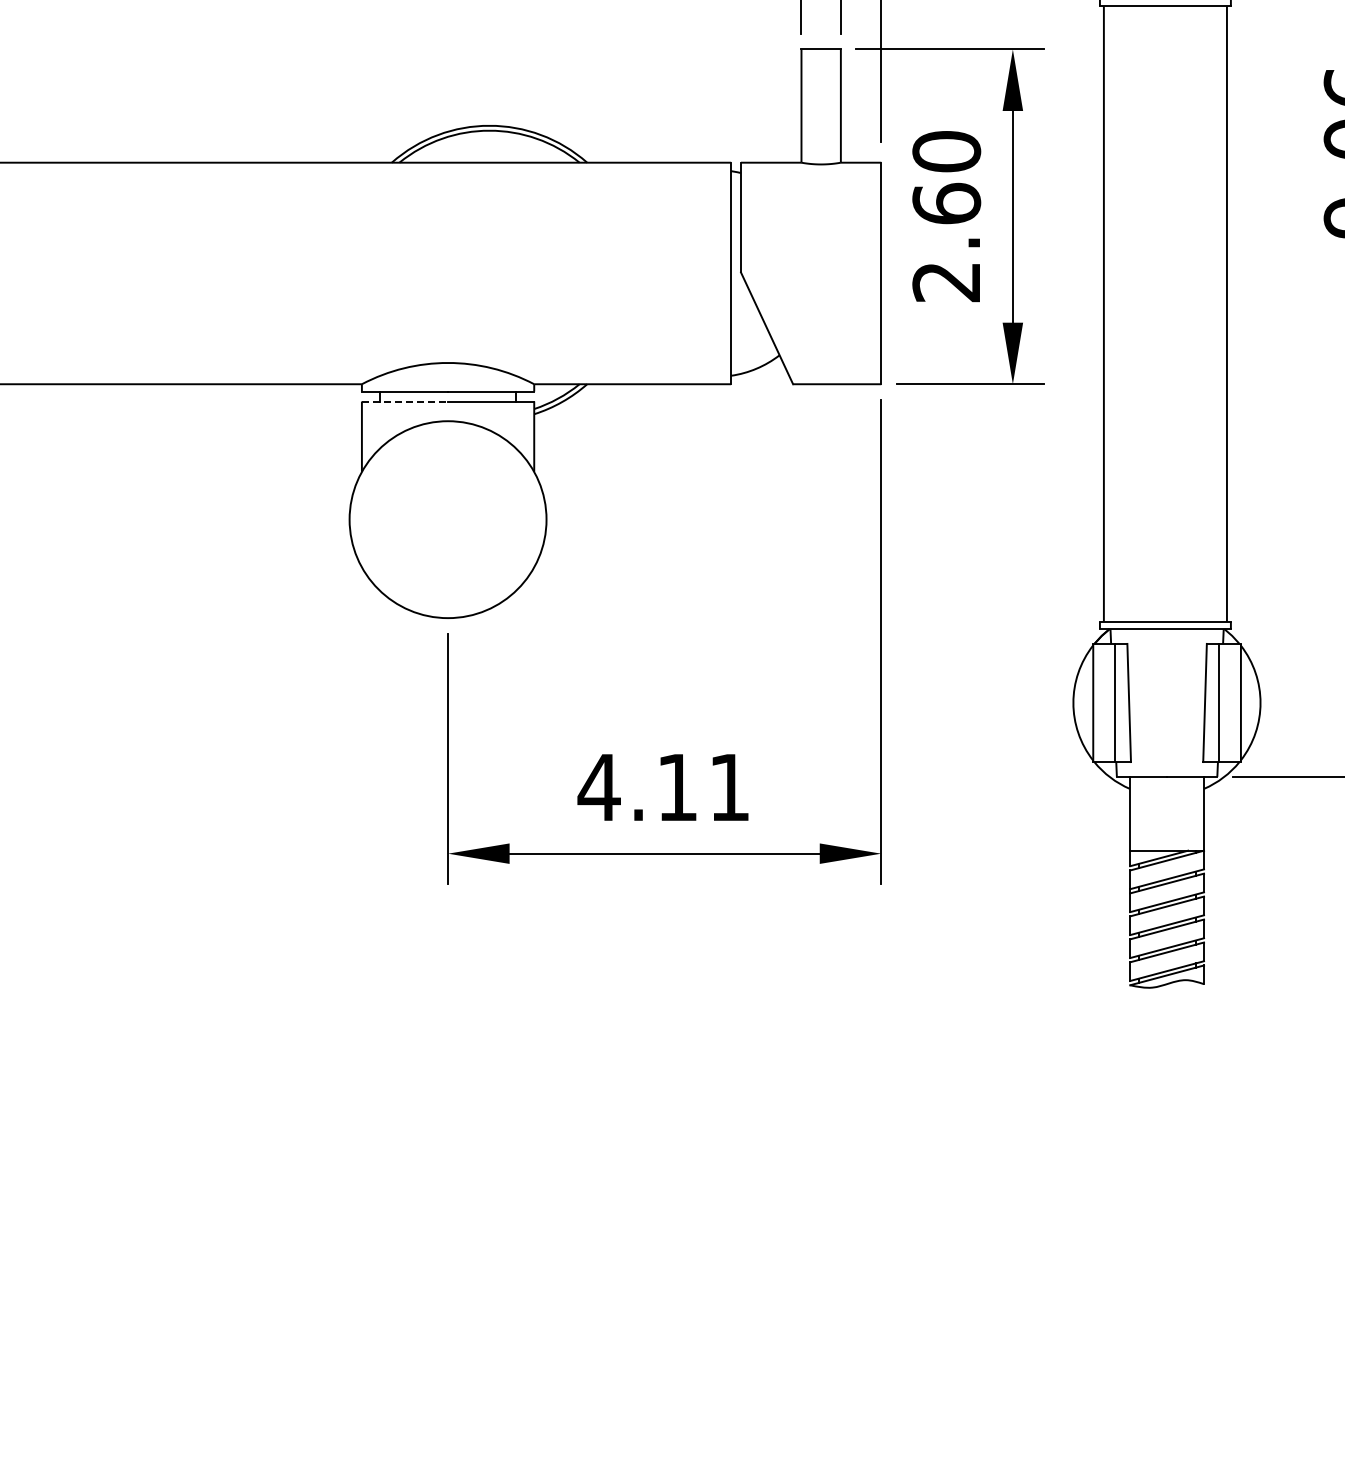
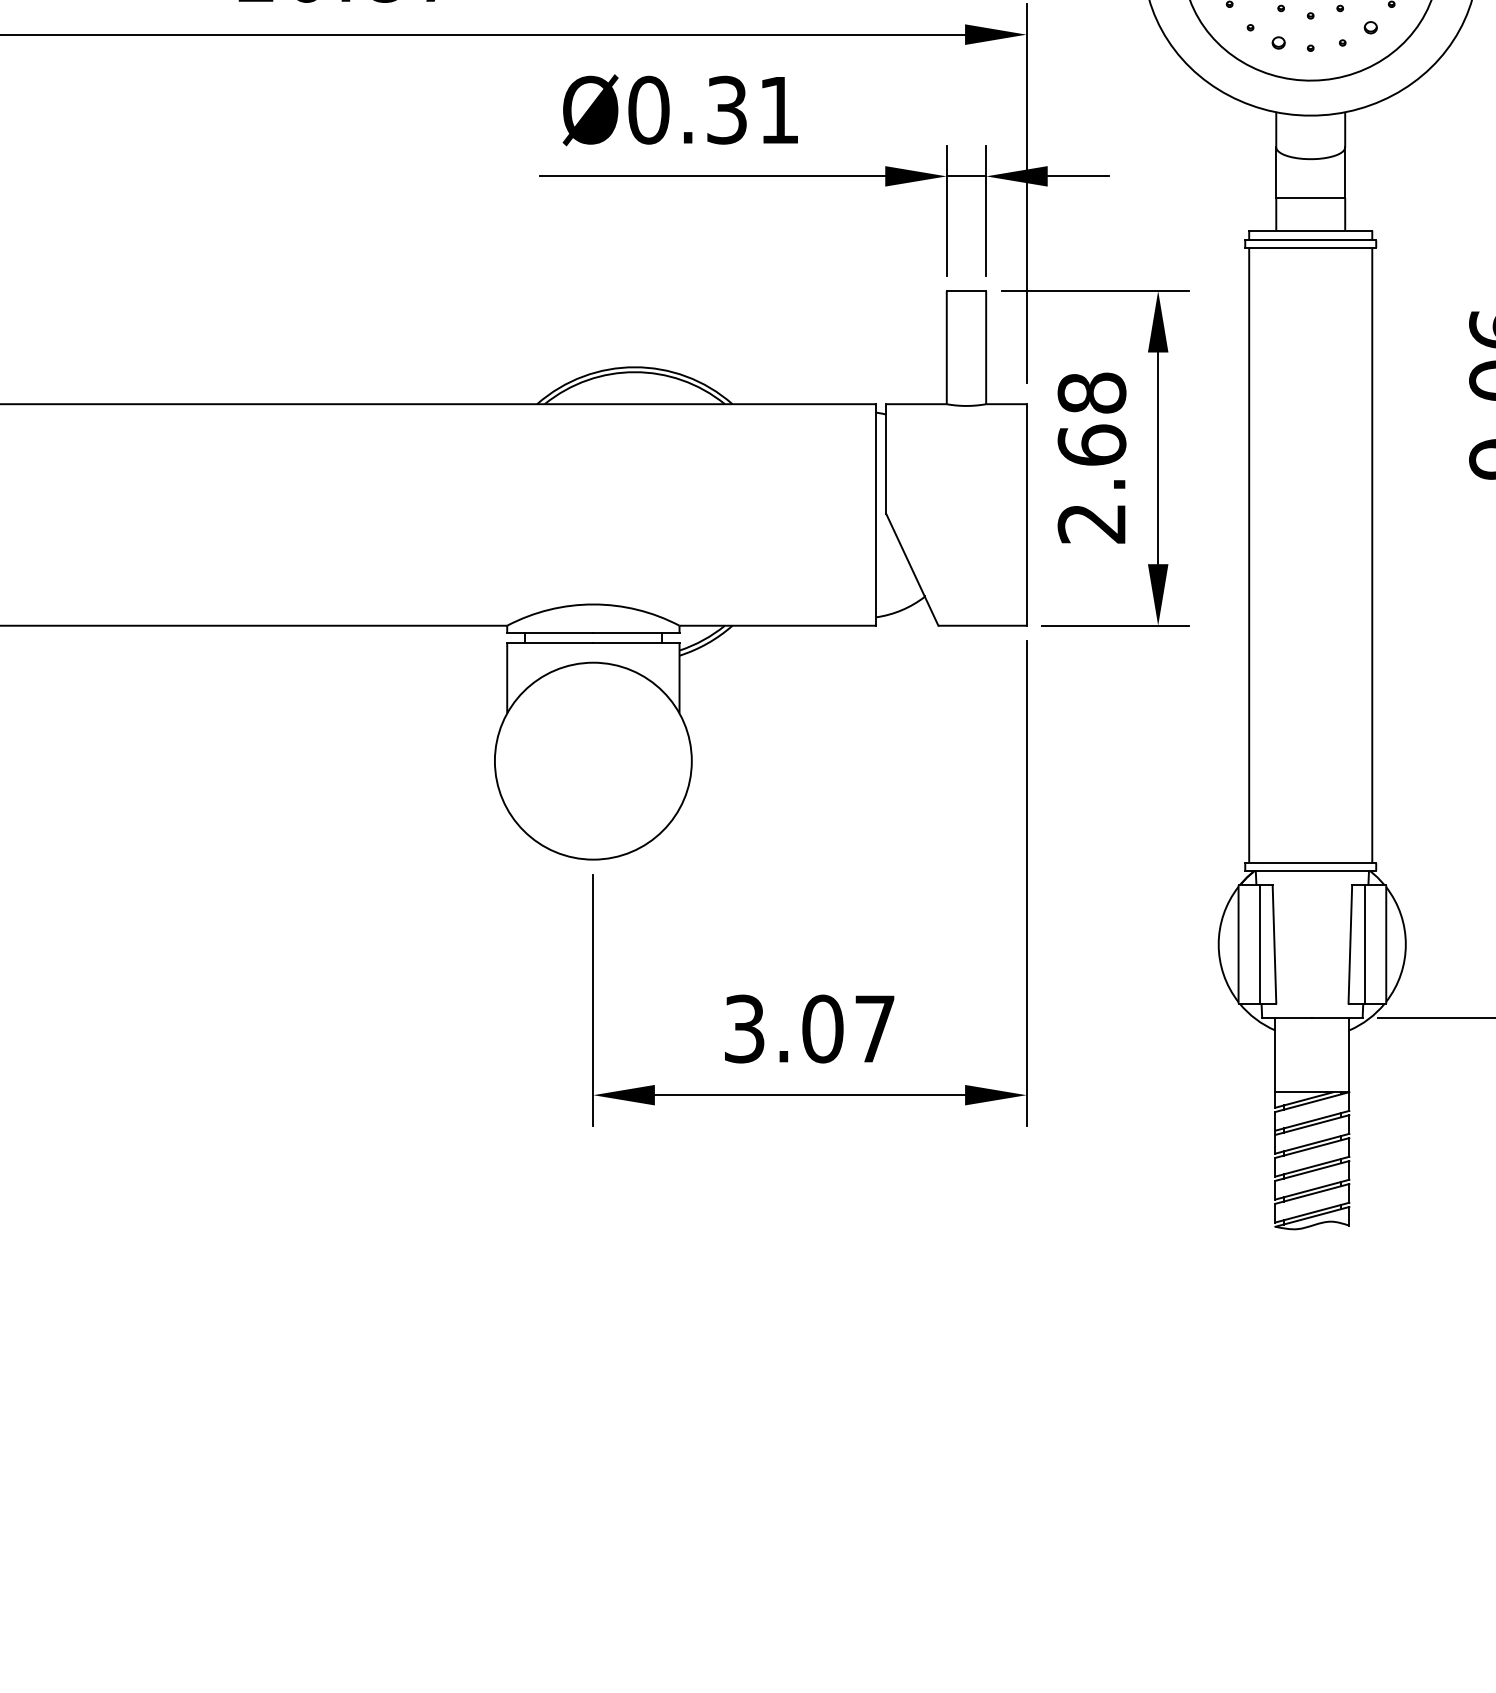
text: (946, 151) -> (1091, 392), 2.60 -> 2.68
line: (405, 402) -> (550, 643), dashed -> solid
text: (663, 787) -> (808, 1028), 4.11 -> 3.07

